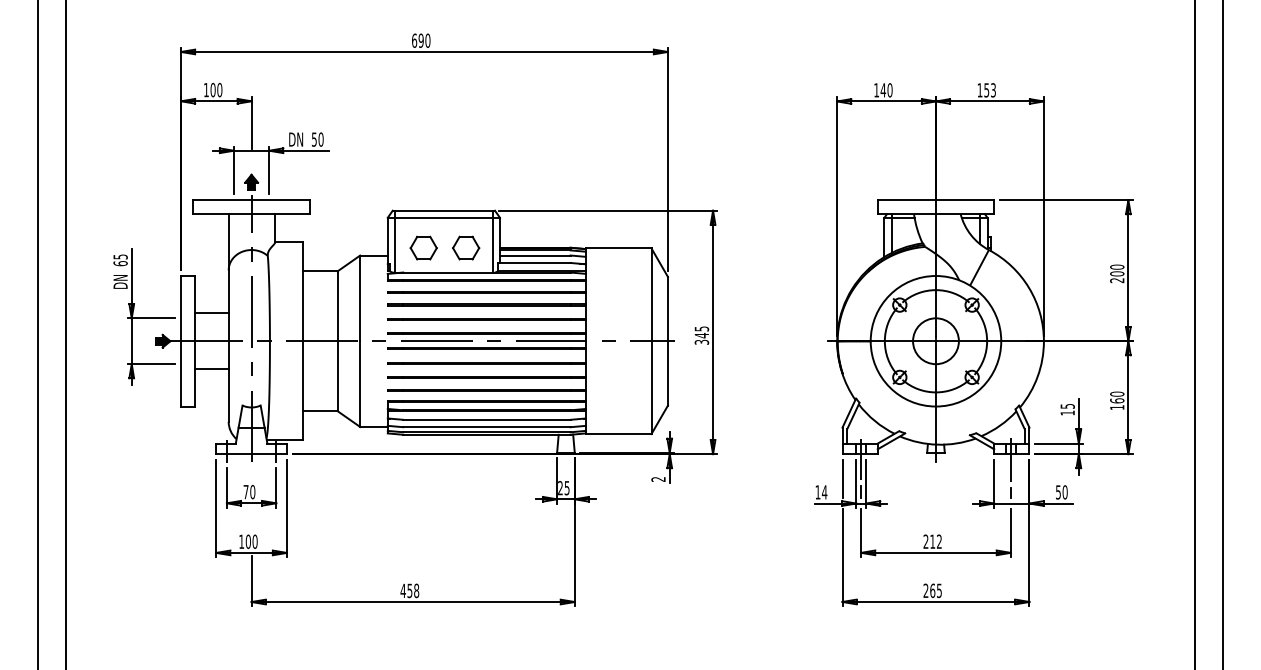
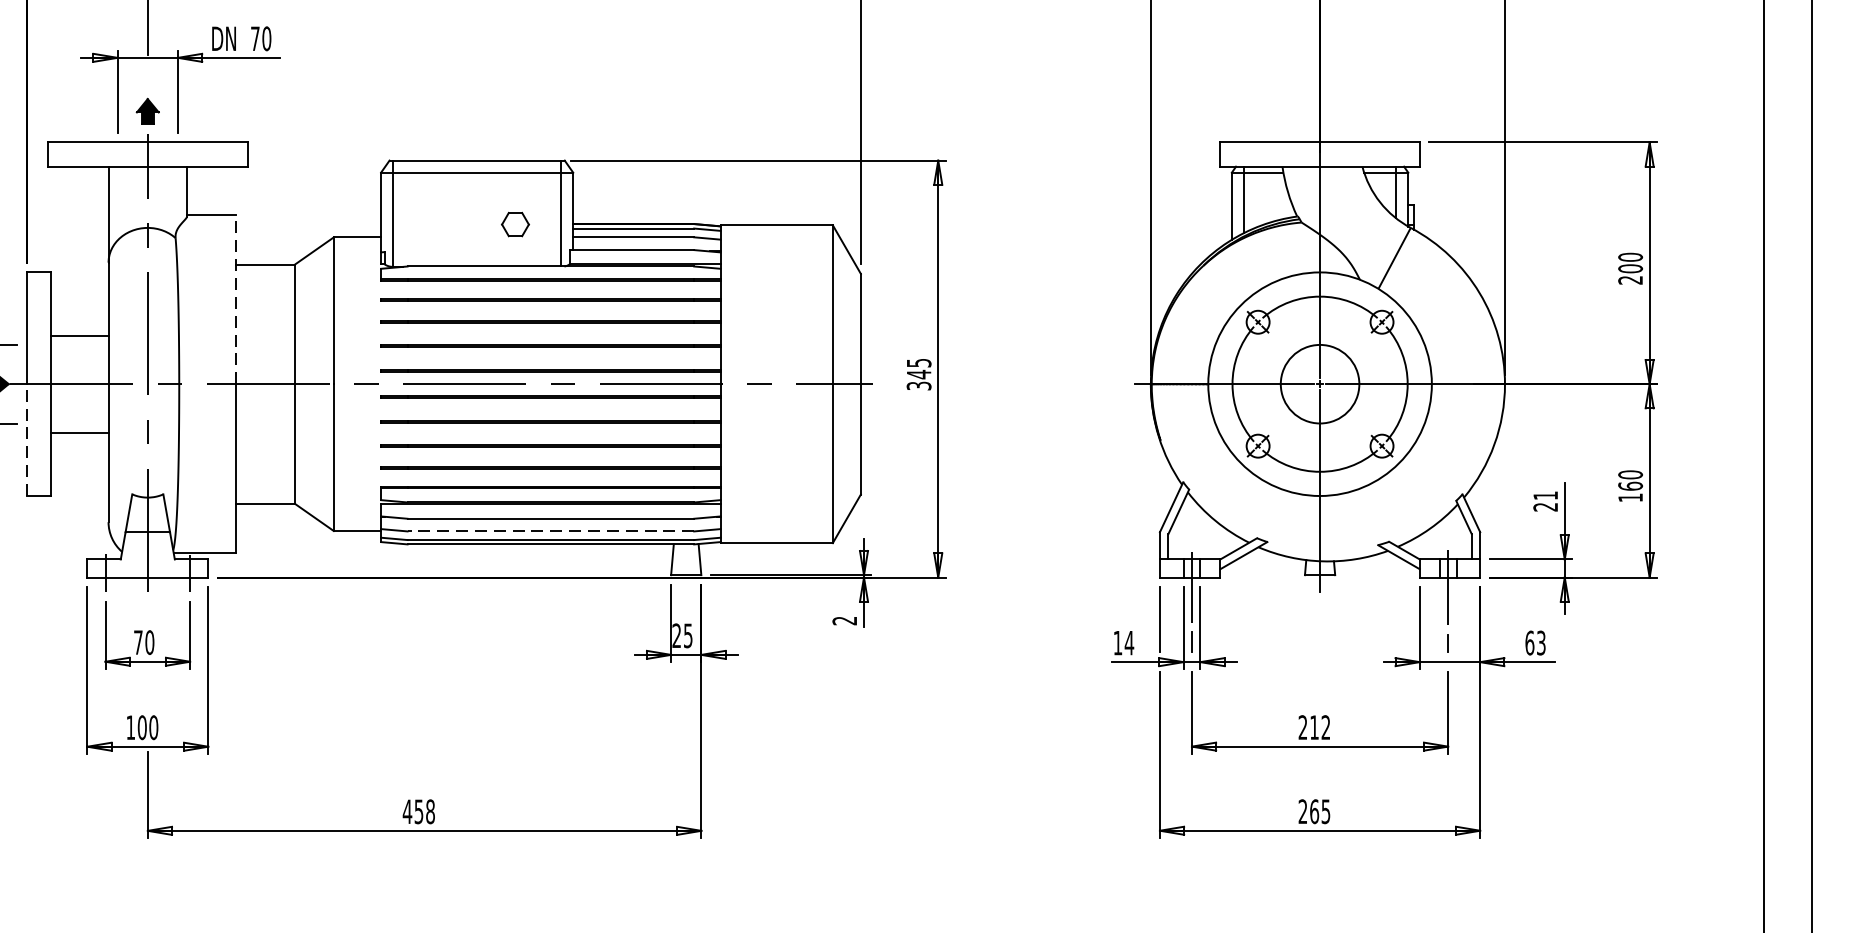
text: (313, 139) -> (253, 38), 50 -> 70
part: (423, 247) -> (442, 223), removed
part: (466, 247) -> (515, 223), size x0.6
line: (303, 291) -> (236, 298), solid -> dashed
line: (181, 373) -> (27, 439), solid -> dashed
text: (1067, 409) -> (1545, 501), 15 -> 21
line: (486, 427) -> (550, 531), solid -> dashed
text: (1061, 492) -> (1535, 643), 50 -> 63

